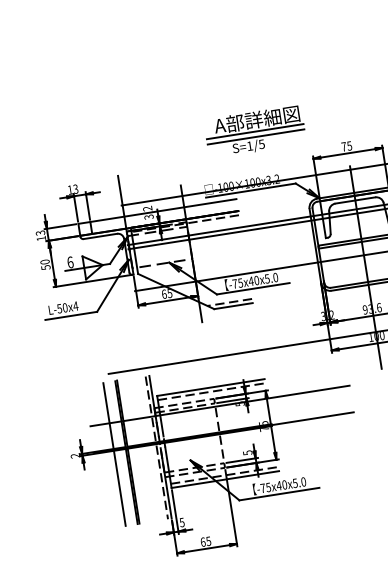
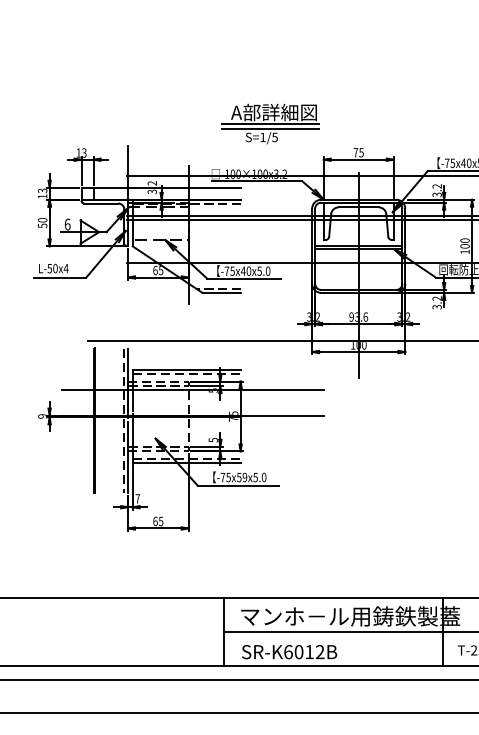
line: (114, 453) -> (81, 420), removed
text: (75, 455) -> (42, 416), 2 -> 9
text: (281, 485) -> (241, 477), -75x40x5.0 -> -75x59x5.0
text: (181, 522) -> (137, 498), 5 -> 7

